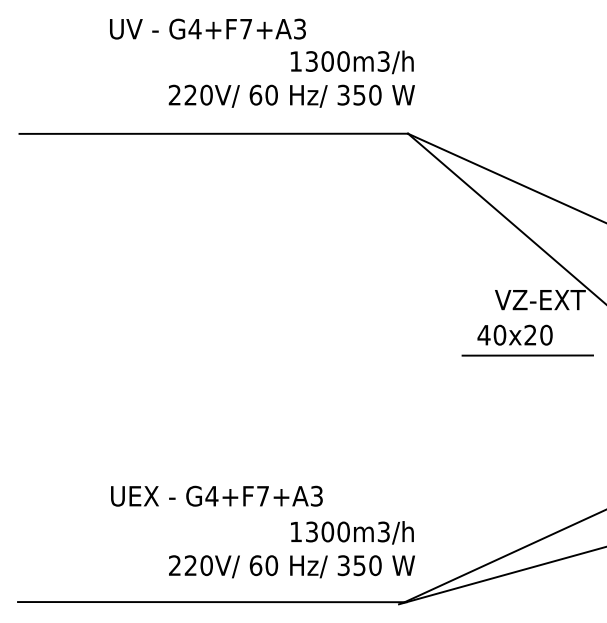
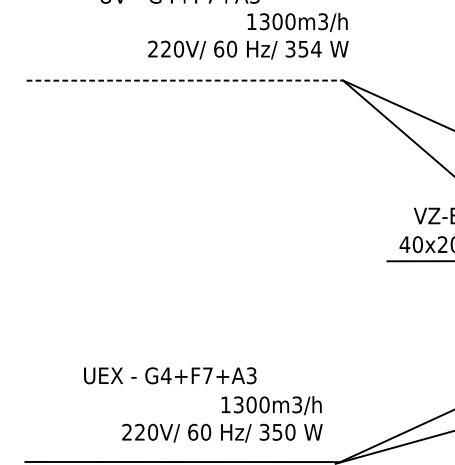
text: (374, 94) -> (315, 48), 350 -> 354
line: (214, 133) -> (185, 80), solid -> dashed
text: (216, 495) -> (169, 375), moved
text: (291, 549) -> (222, 419), moved

